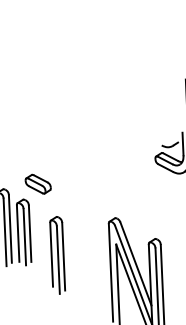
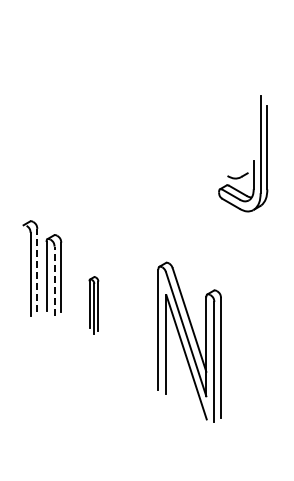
part: (37, 183) -> (73, 216), removed
line: (10, 229) -> (37, 270), solid -> dashed
line: (24, 237) -> (54, 281), solid -> dashed
part: (57, 255) -> (93, 305), size x0.6

